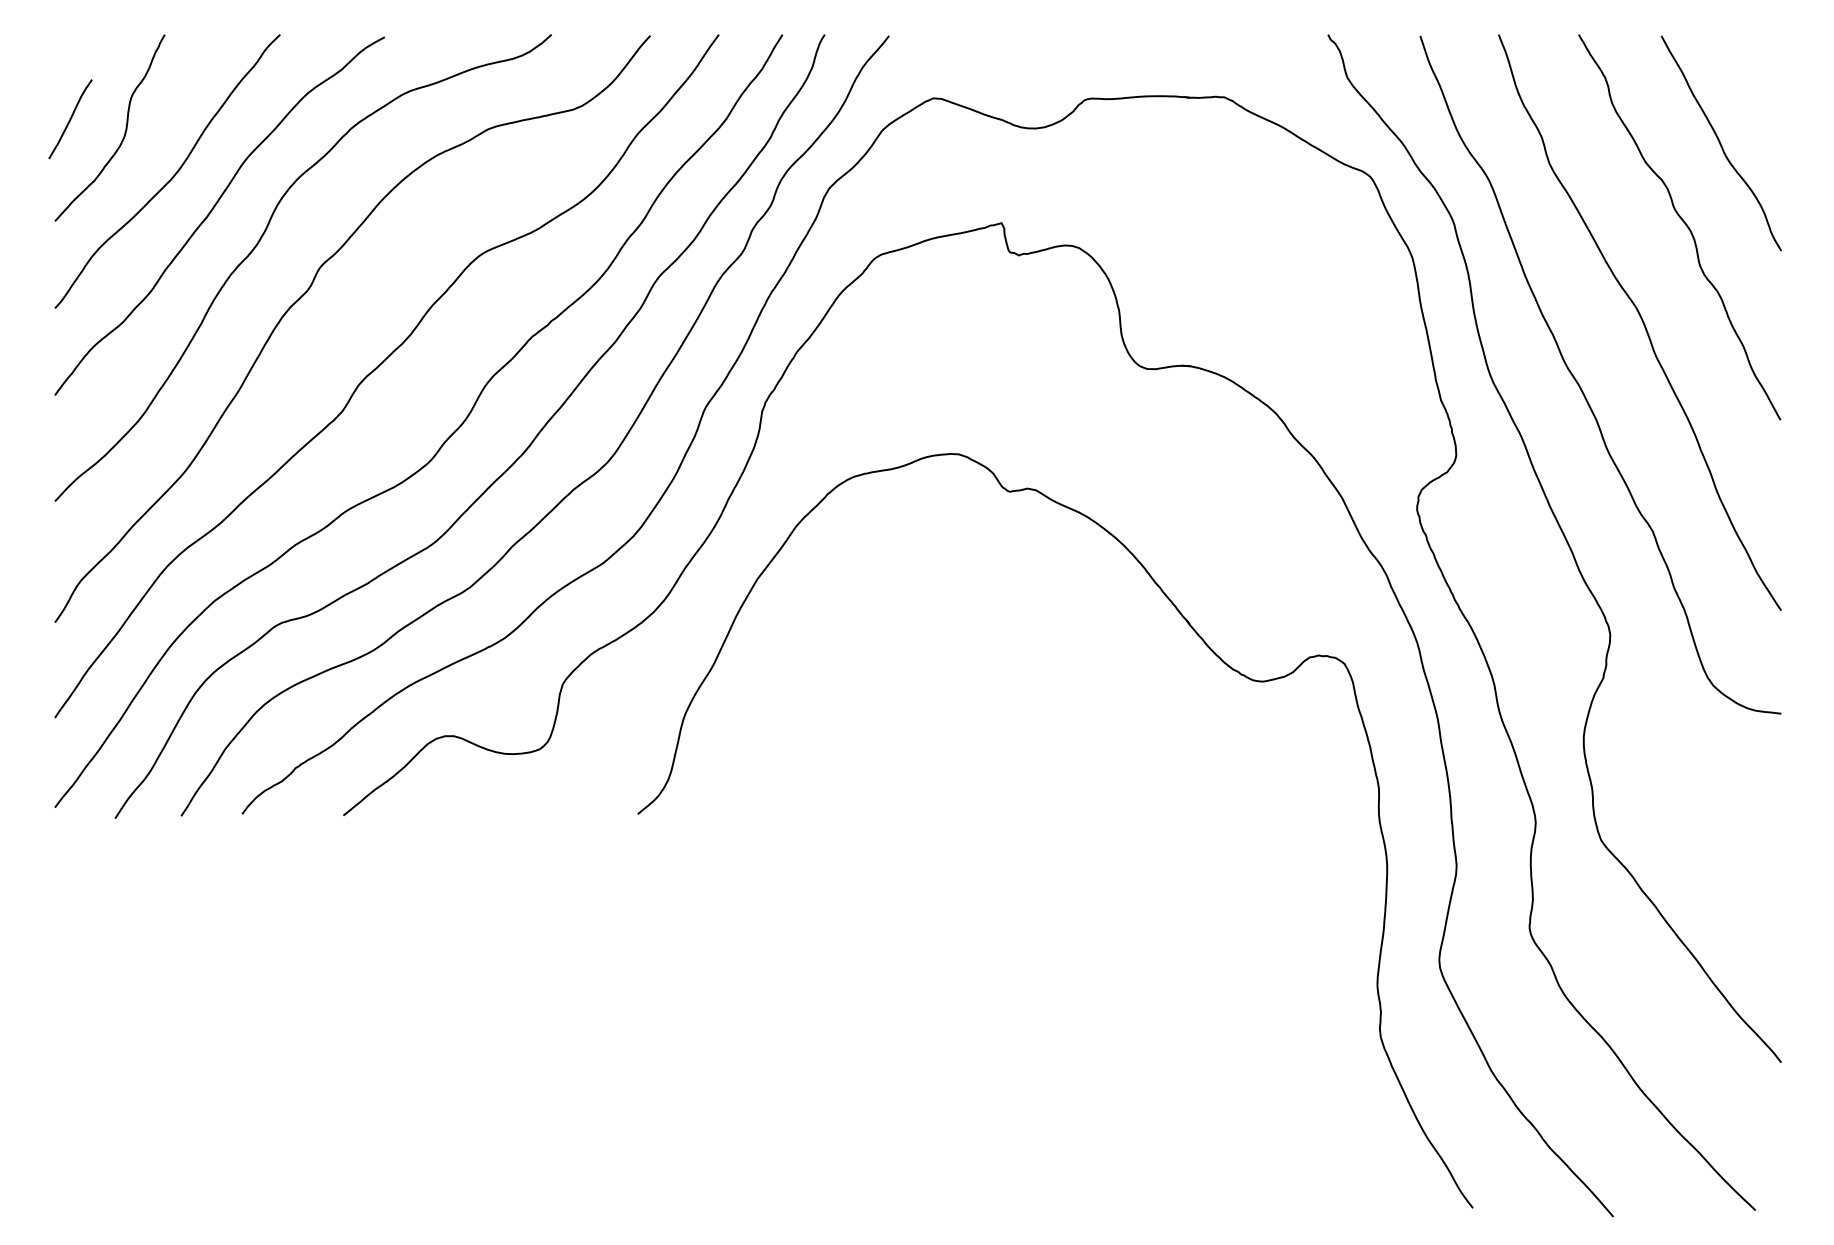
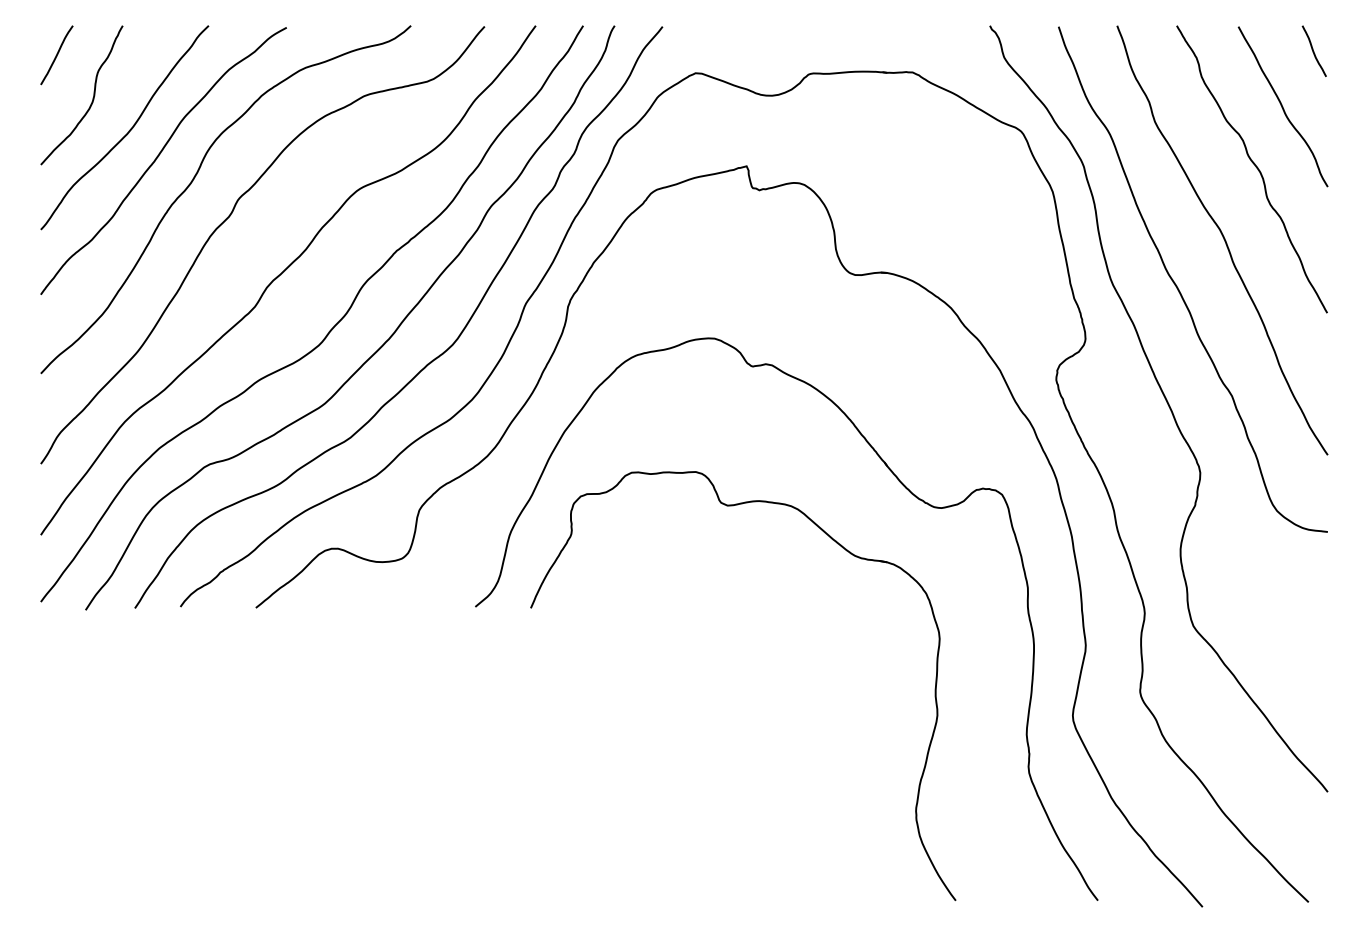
curve: (1762, 68) -> (1313, 50), added
curve: (70, 119) -> (56, 55), moved
part: (1135, 739) -> (846, 551), added

